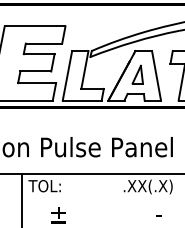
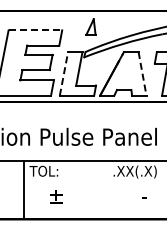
line: (35, 26) -> (35, 30), solid -> dashed
part: (137, 74) -> (90, 26), moved
line: (68, 75) -> (64, 73), solid -> dashed
line: (156, 76) -> (142, 74), solid -> dashed

